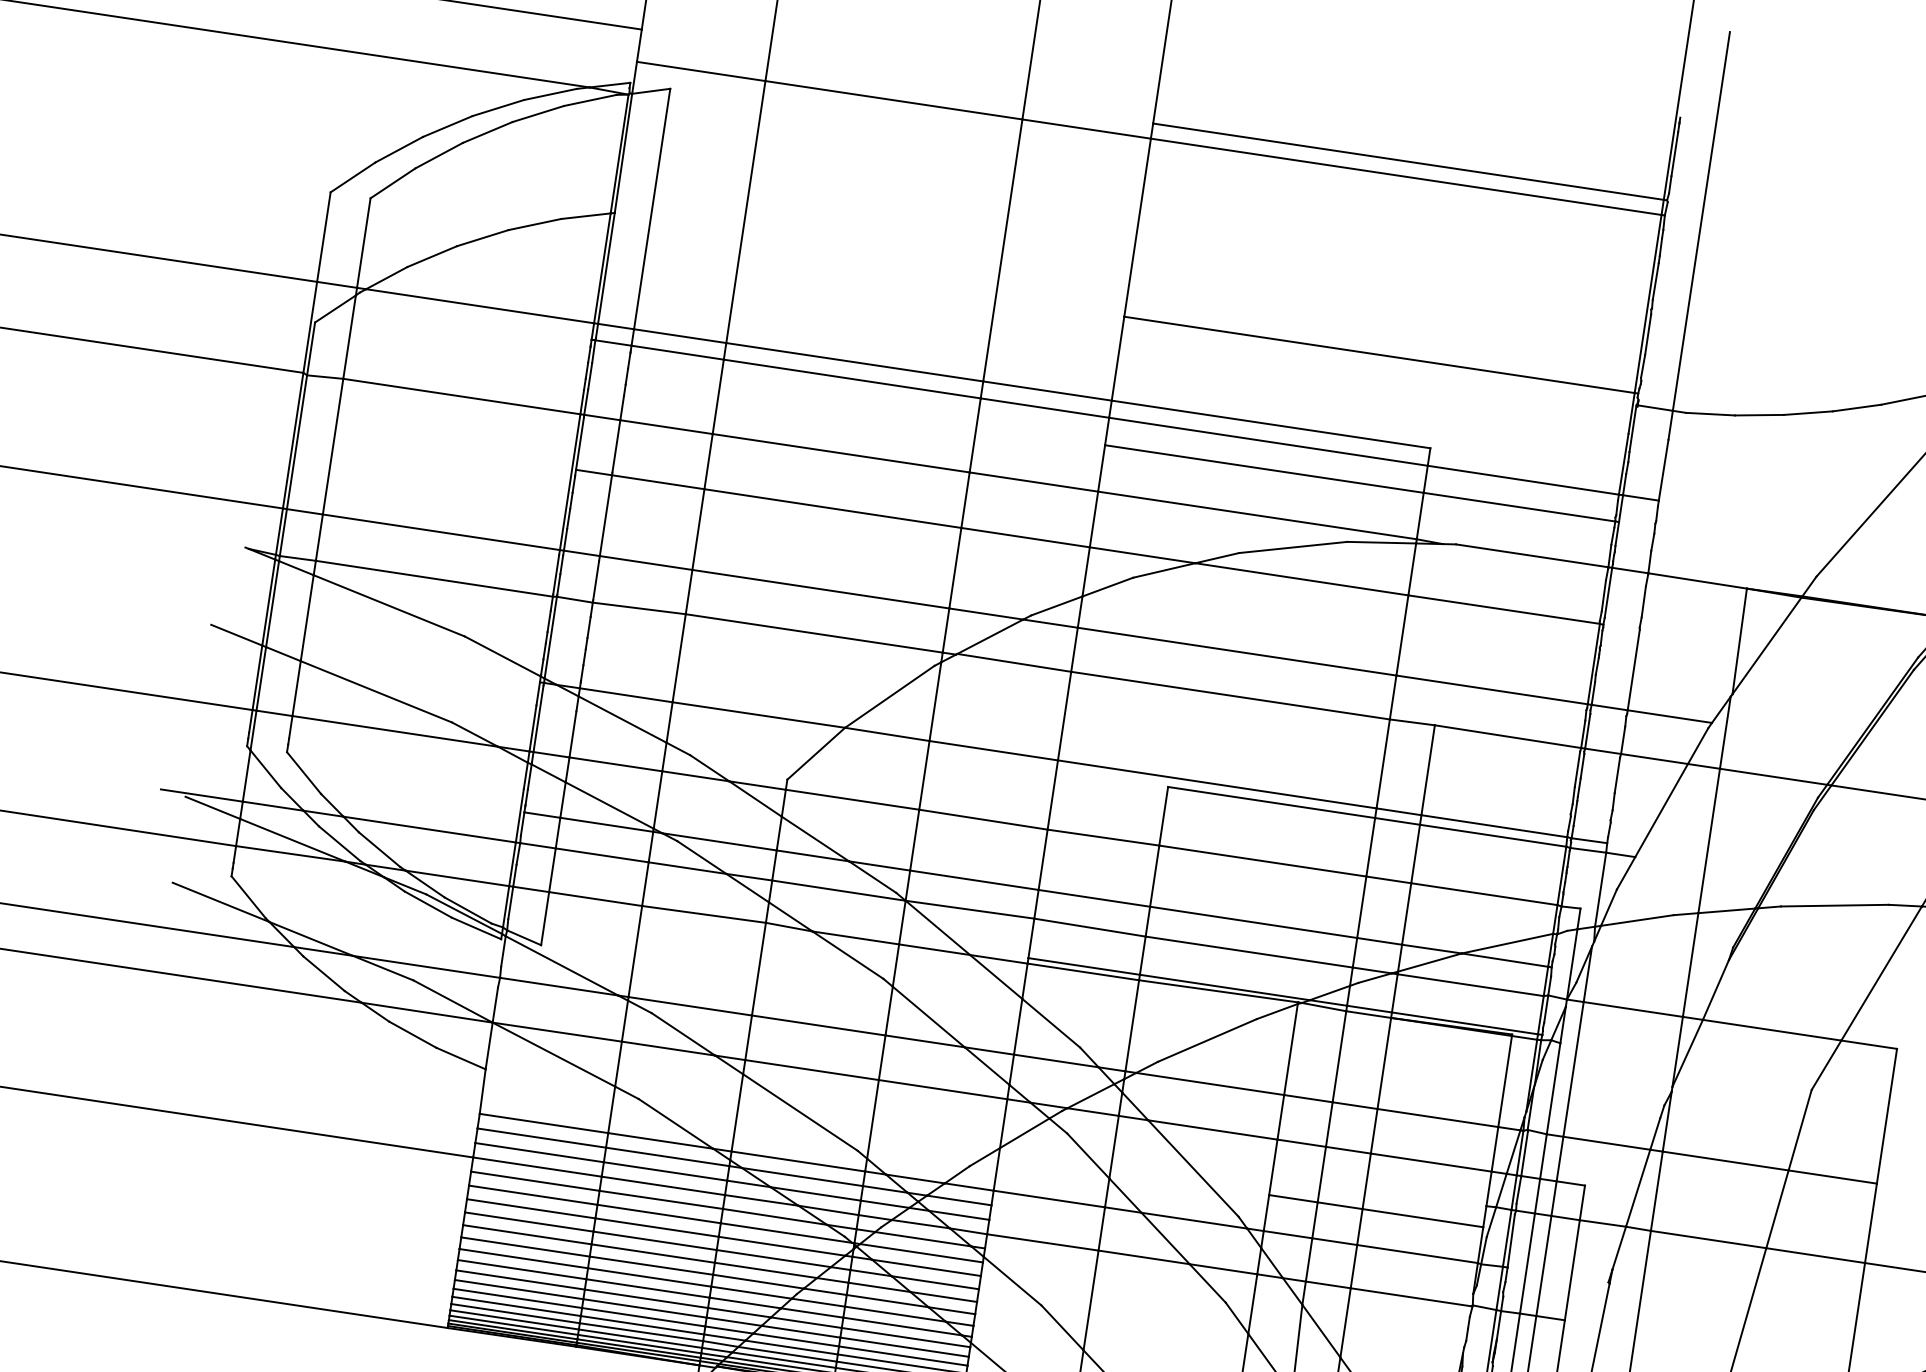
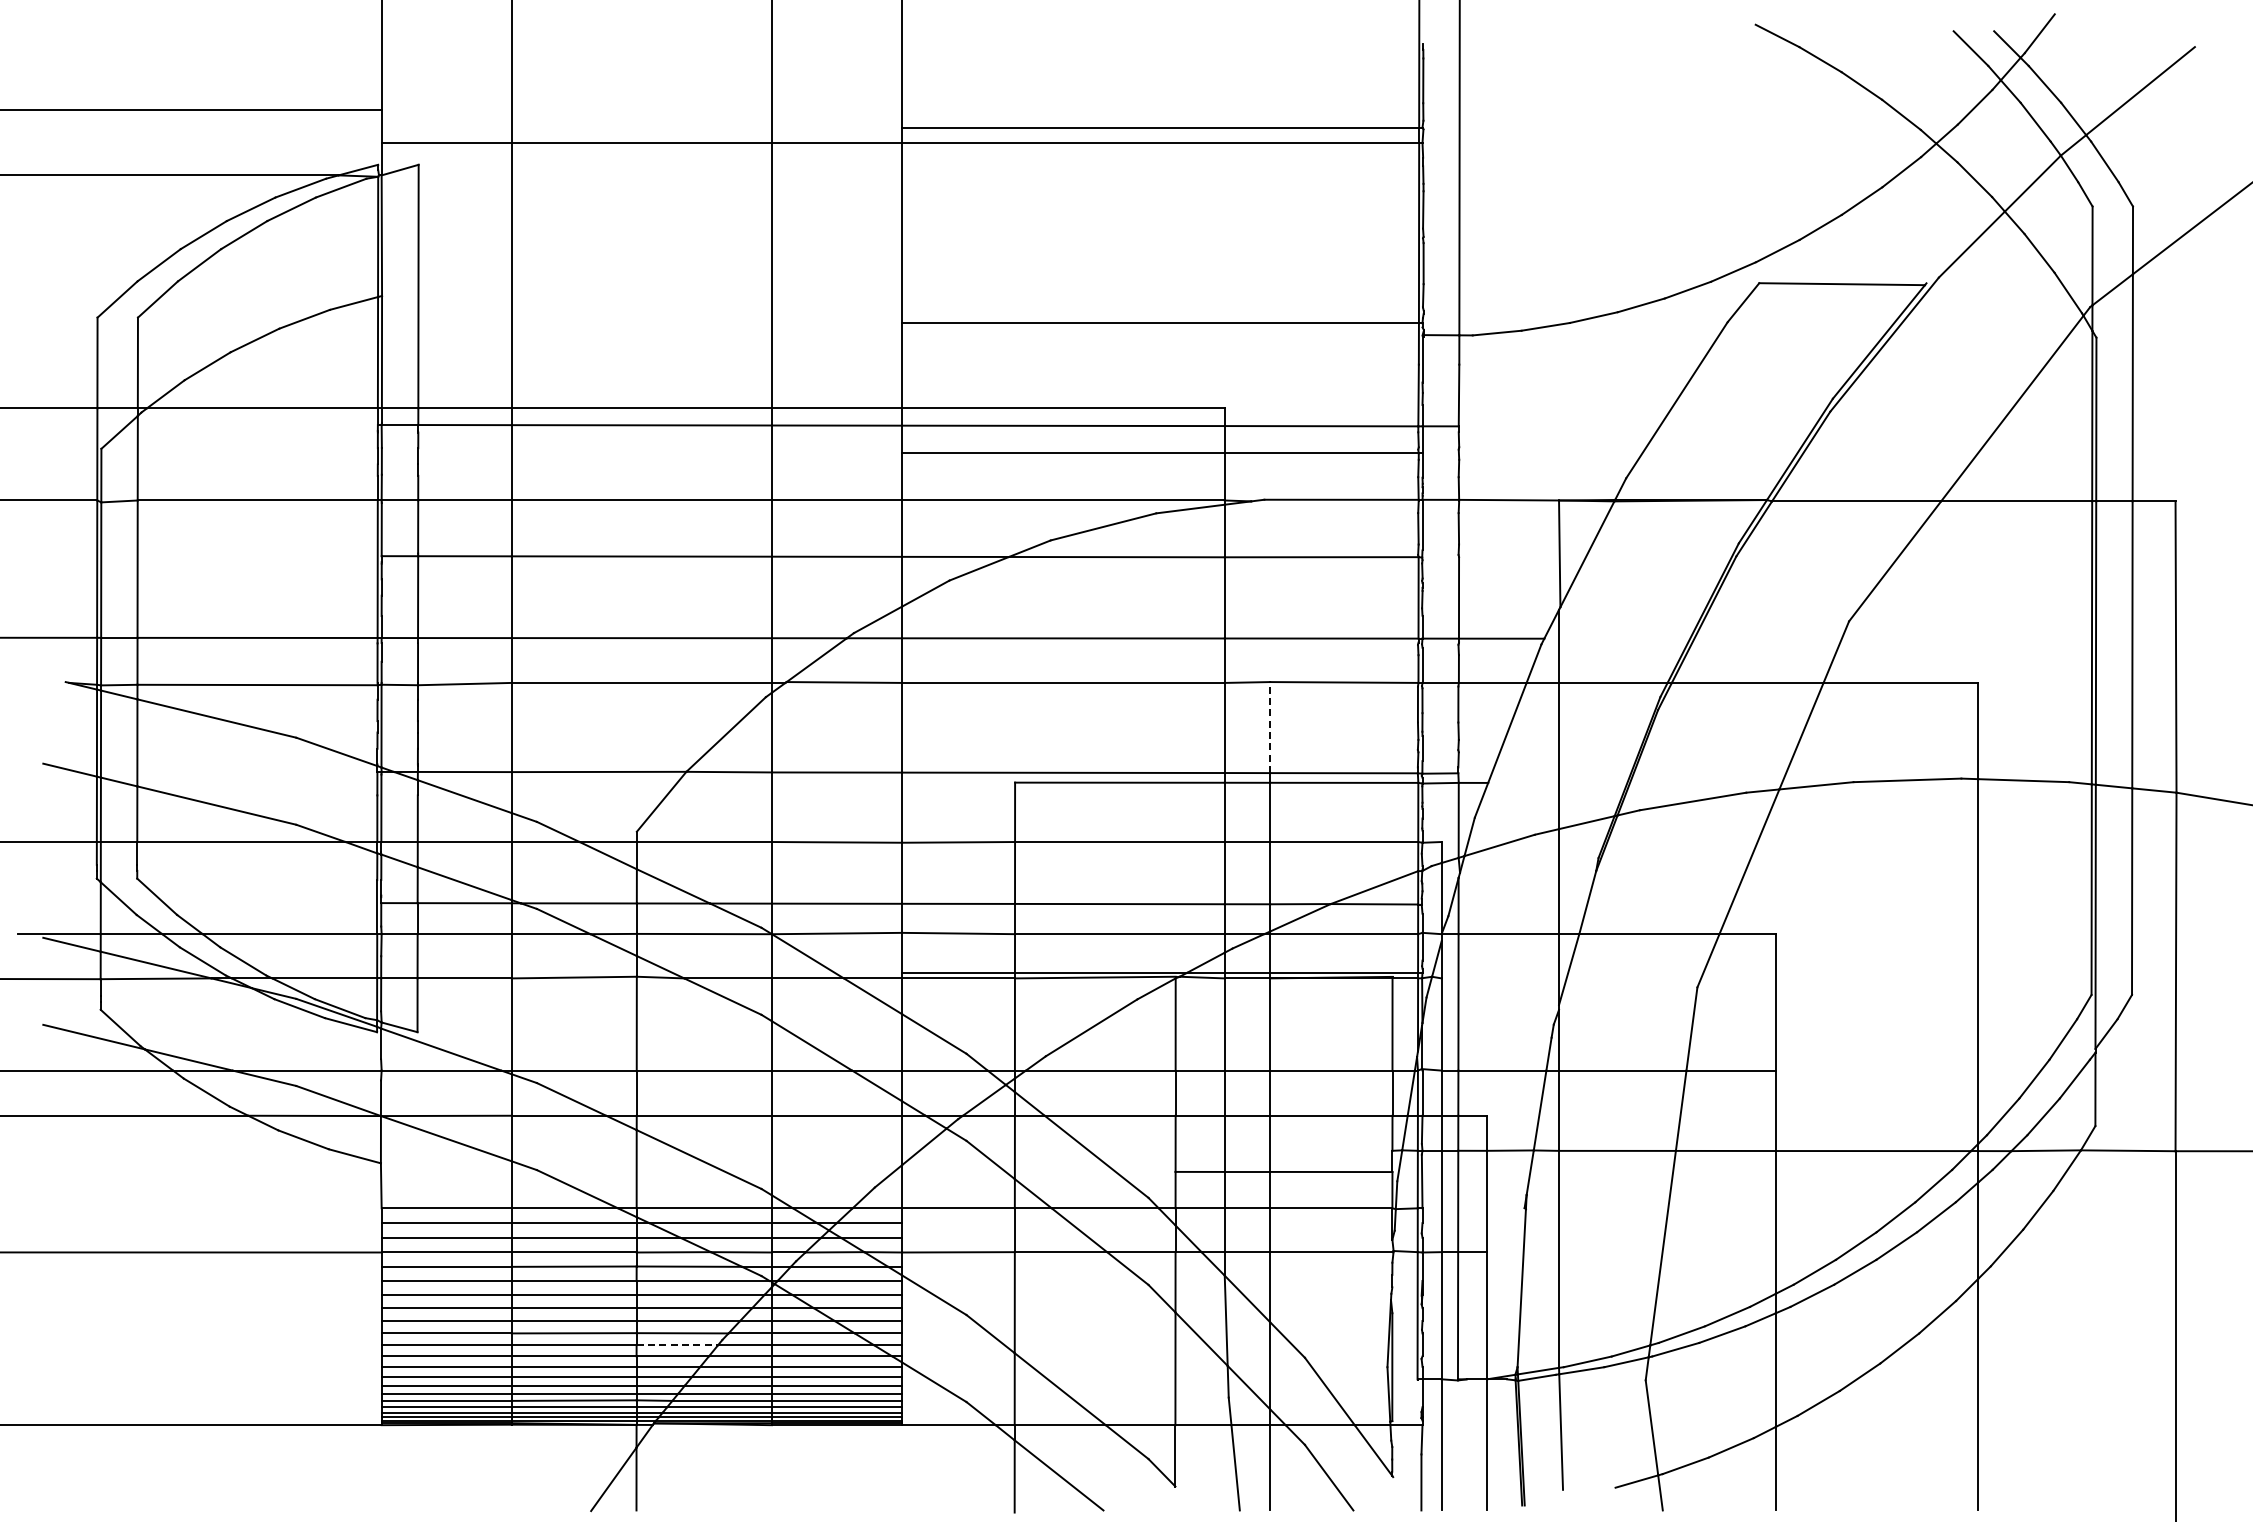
line: (1428, 770) -> (1270, 727), solid -> dashed
line: (751, 1292) -> (677, 1345), solid -> dashed

